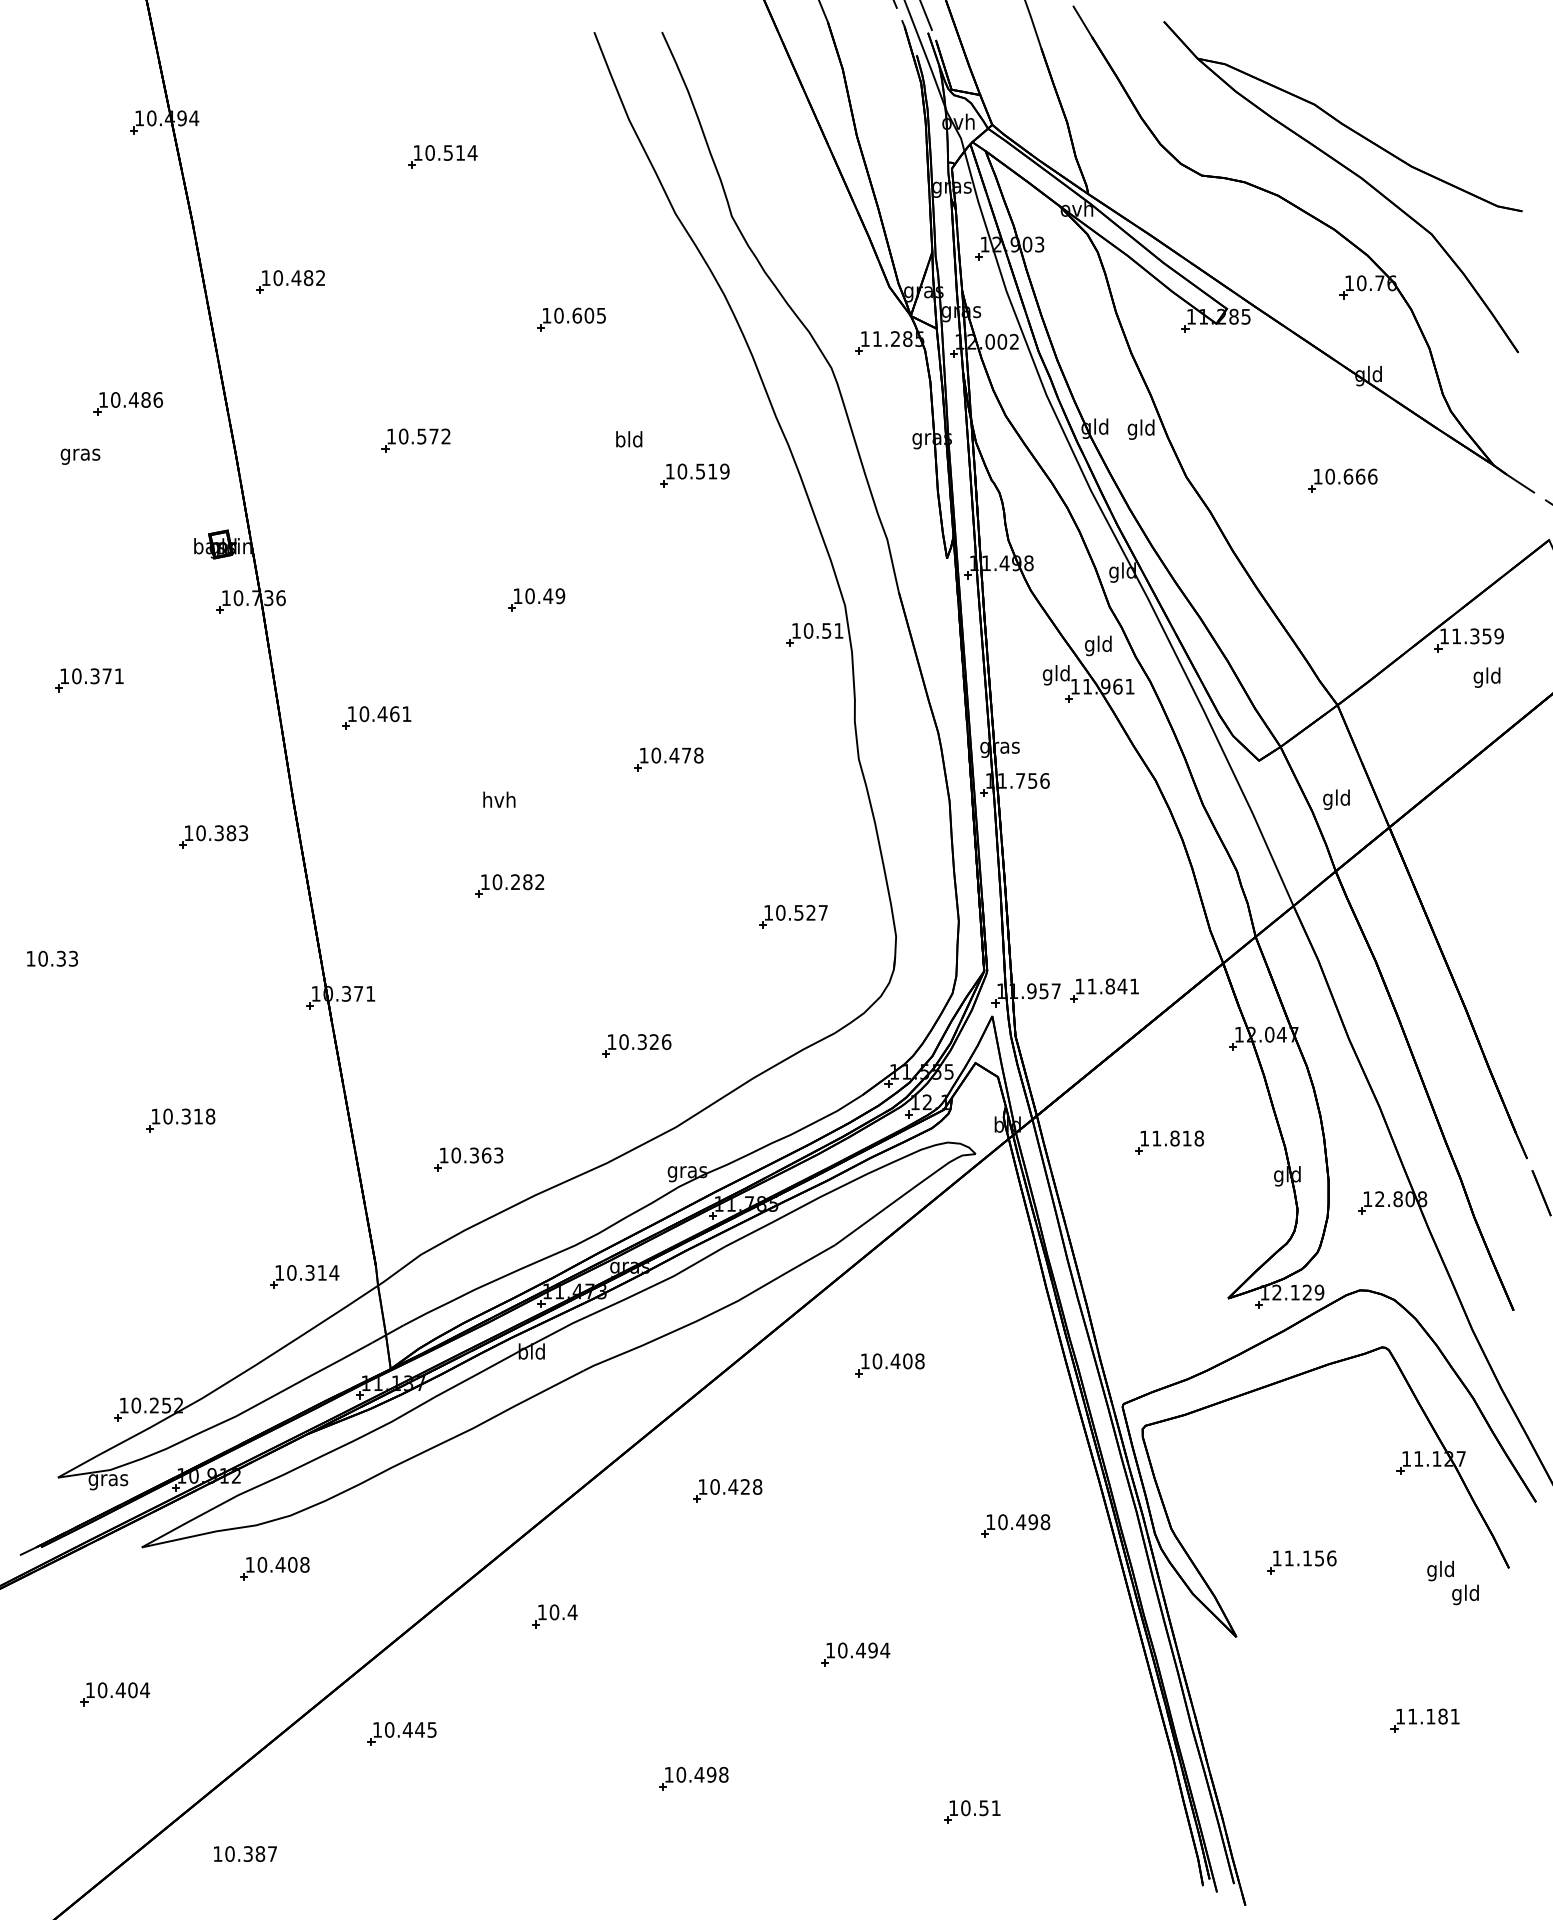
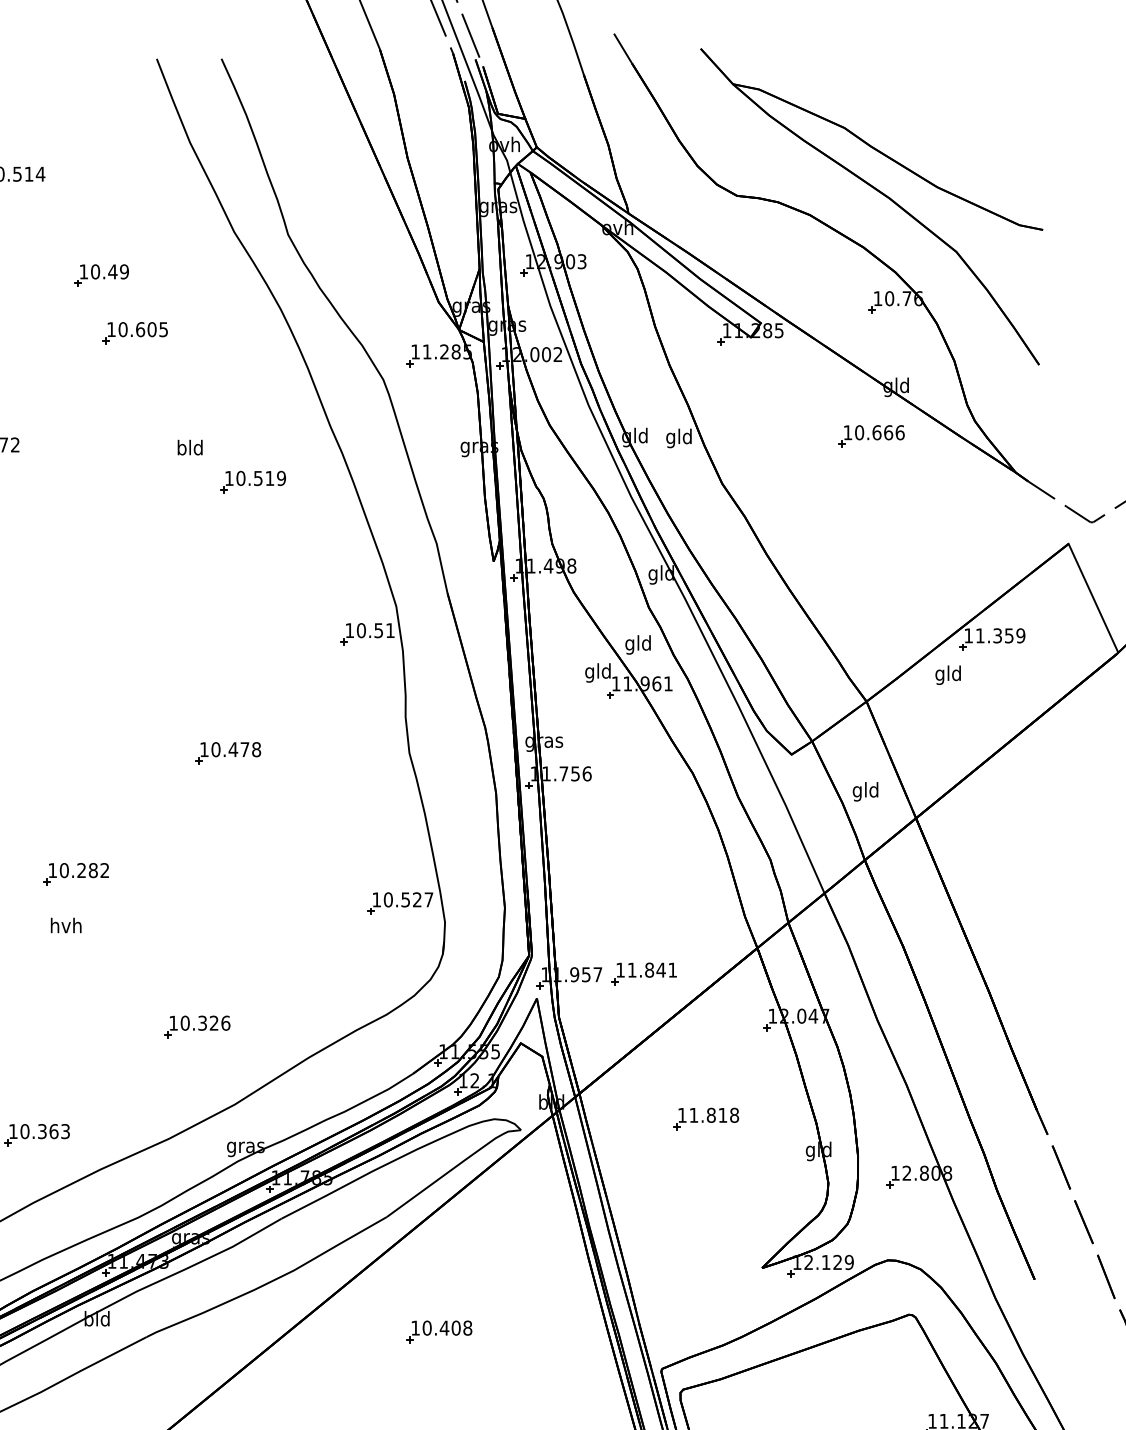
part: (1342, 480) -> (871, 436), moved
part: (536, 599) -> (101, 275), moved
text: (1486, 677) -> (947, 675), moved
text: (499, 799) -> (66, 925), moved
part: (793, 916) -> (400, 903), moved

